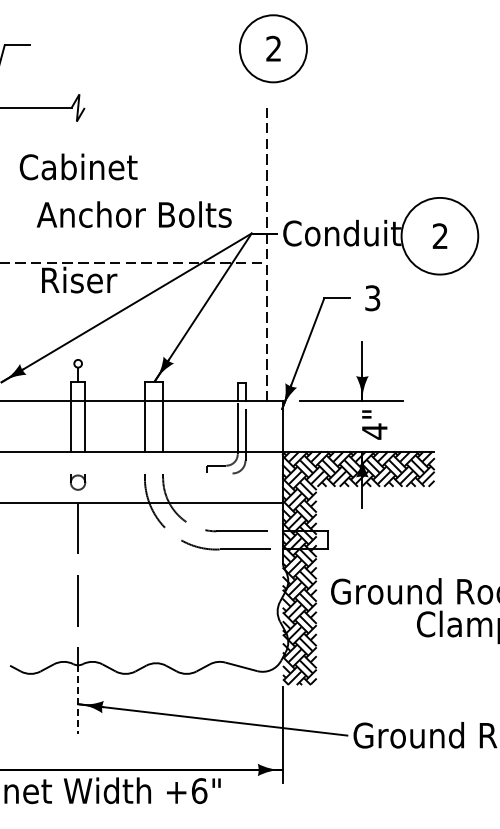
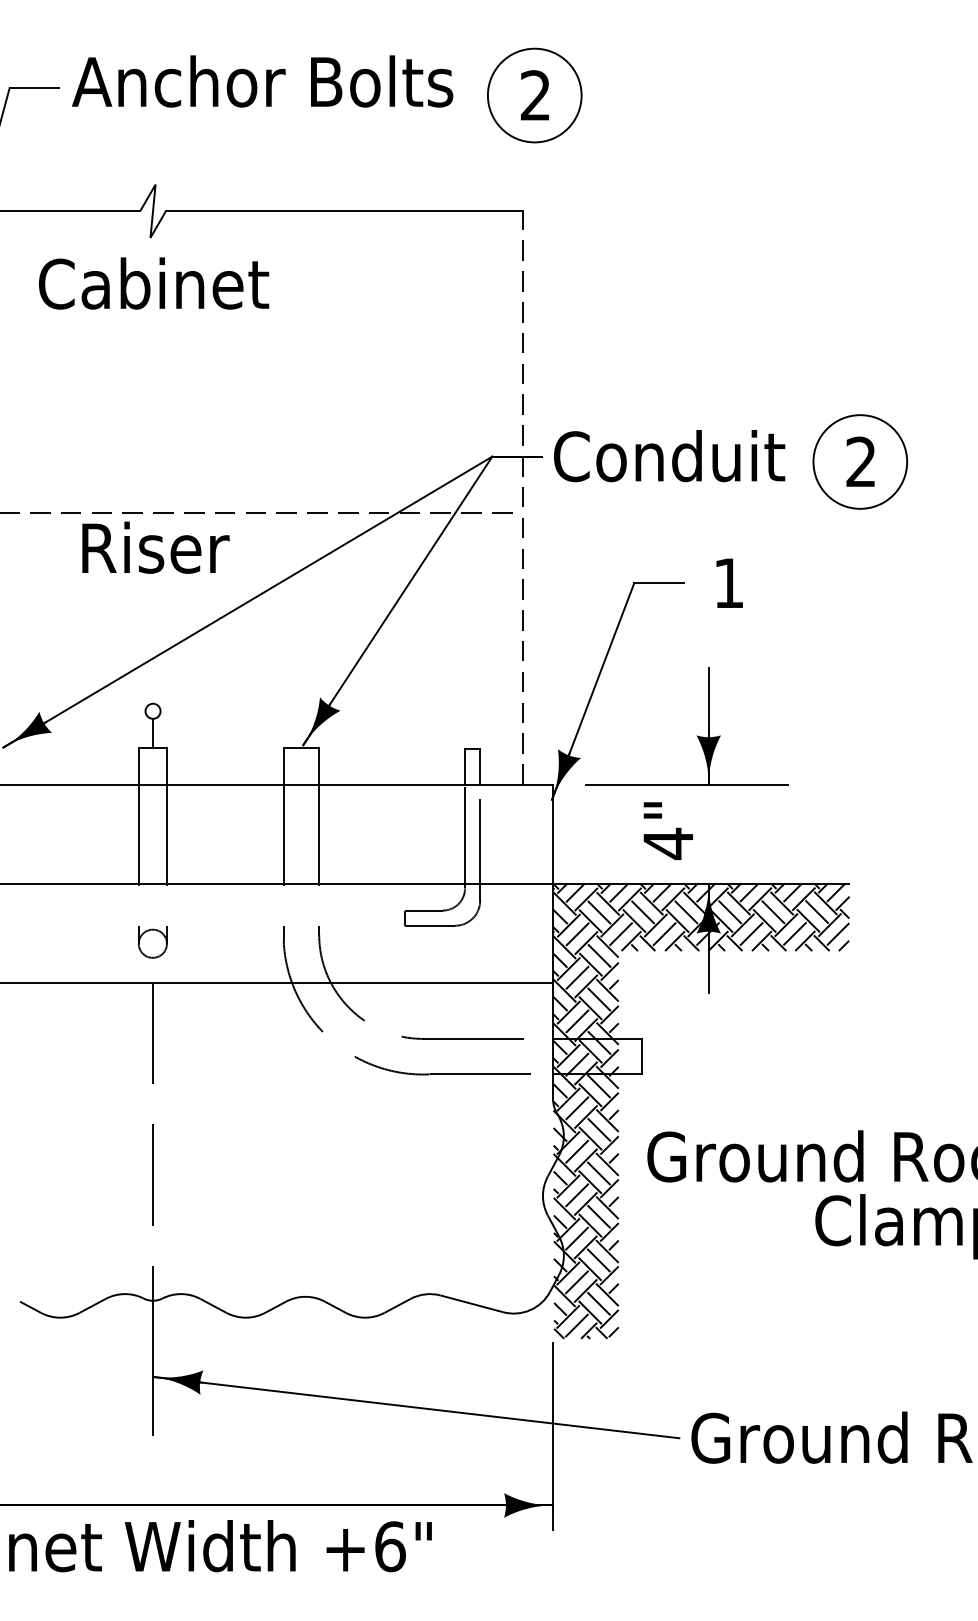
circle: (273, 48) -> (534, 94), size x0.71
line: (175, 107) -> (343, 210), added
text: (78, 166) -> (153, 282), moved
text: (133, 214) -> (261, 81), moved
circle: (439, 236) -> (859, 462), size x0.62
text: (372, 298) -> (728, 583), 3 -> 1
text: (374, 424) -> (667, 830), moved
line: (219, 473) -> (429, 925), added
line: (78, 700) -> (153, 1369), dashed -> solid

